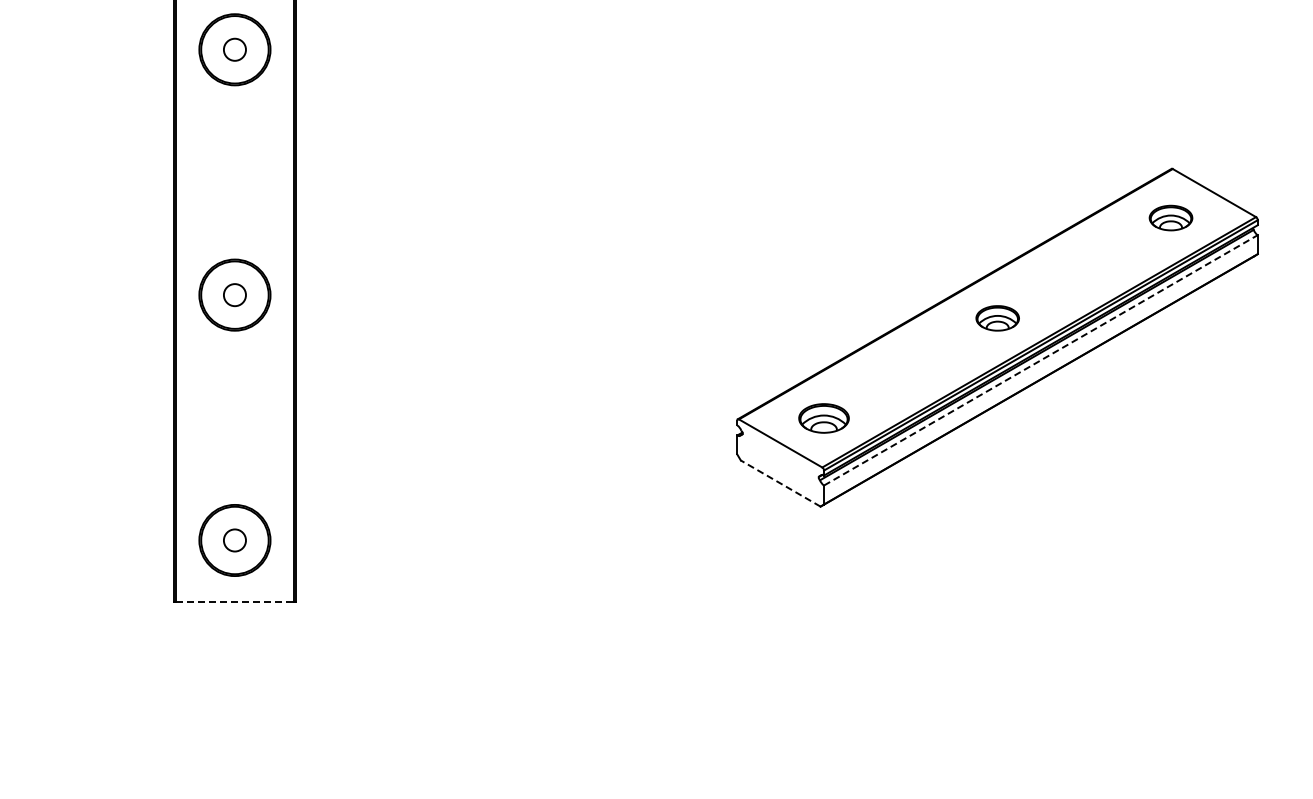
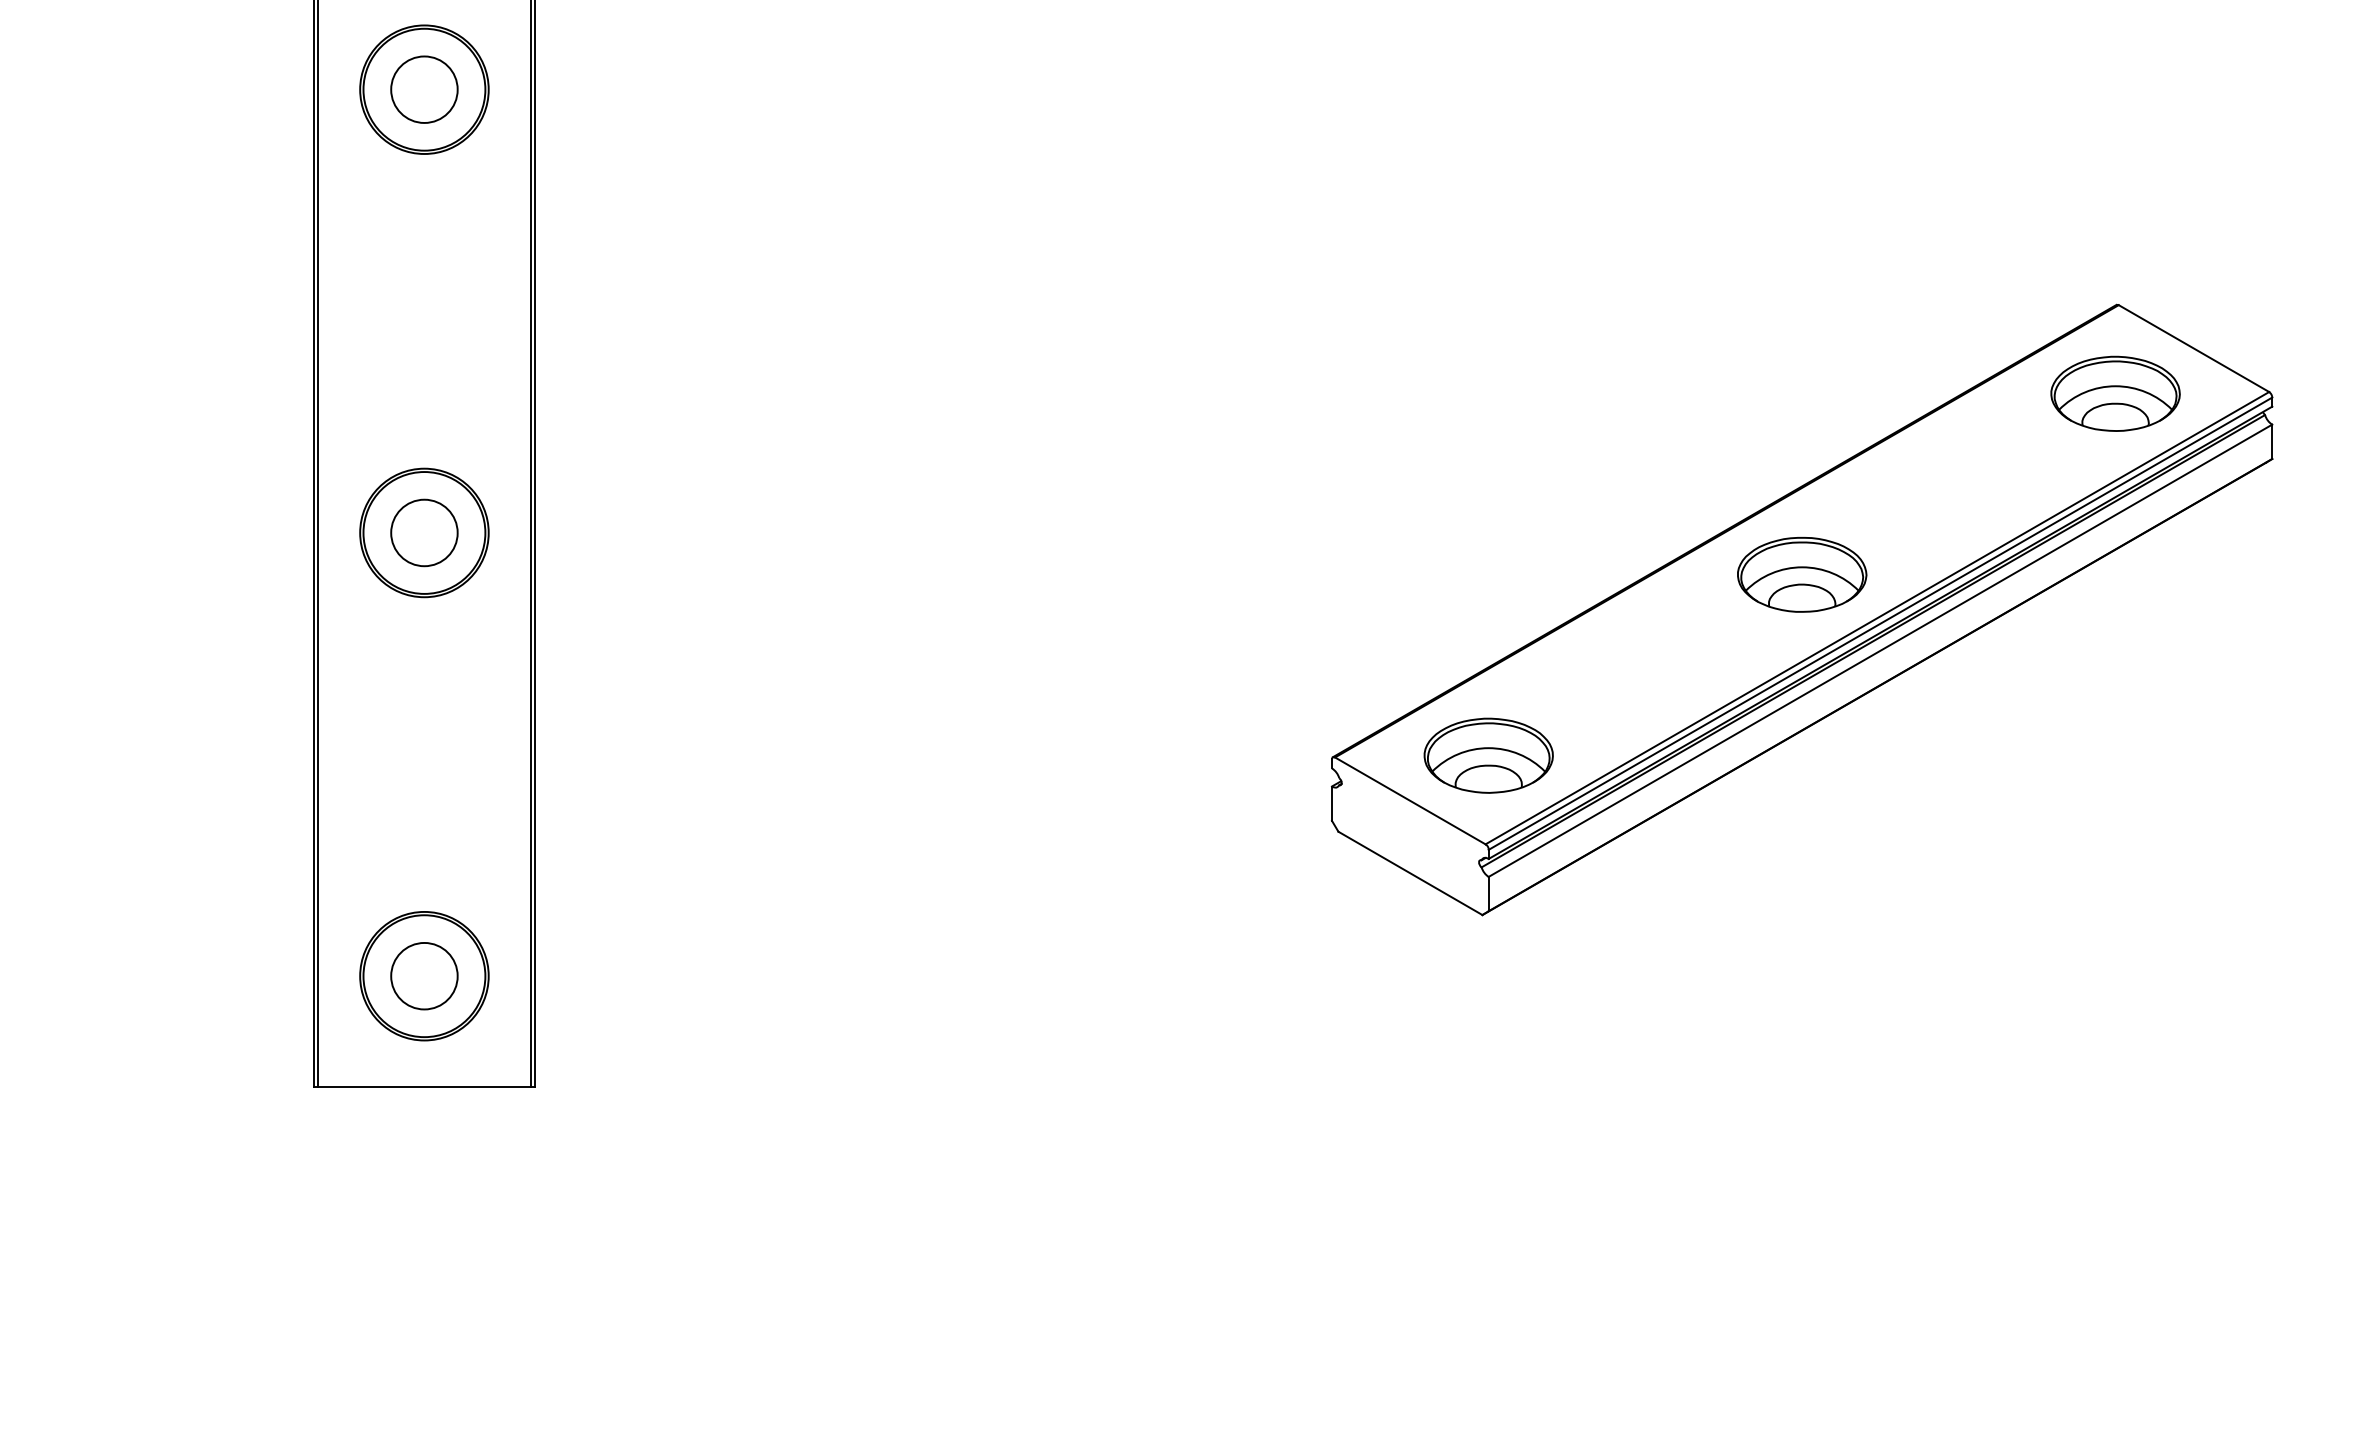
circle: (234, 49) -> (423, 89), size x1.67
part: (1170, 217) -> (2114, 392), size x1.67
circle: (234, 294) -> (423, 531), size x1.67
part: (997, 318) -> (1802, 575), size x1.67
line: (1041, 360) -> (1881, 651), dashed -> solid
part: (823, 418) -> (1487, 755), size x1.43
line: (780, 483) -> (1410, 873), dashed -> solid
circle: (234, 540) -> (423, 976), size x1.67
line: (234, 601) -> (423, 1086), dashed -> solid

